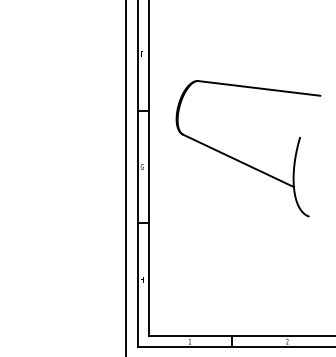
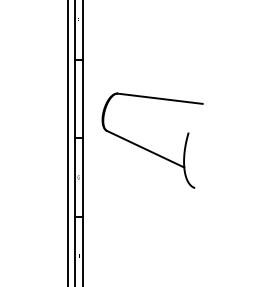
part: (242, 161) -> (148, 149), moved

